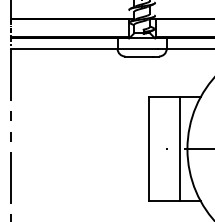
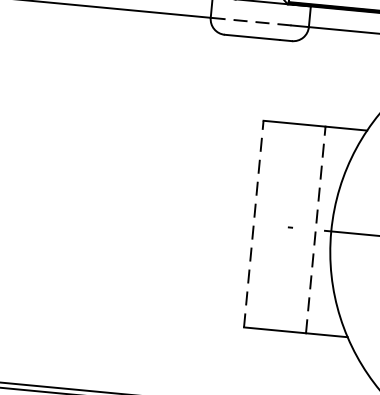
line: (137, 48) -> (250, 21), solid -> dashed
line: (148, 149) -> (253, 224), solid -> dashed
line: (179, 149) -> (315, 230), solid -> dashed

